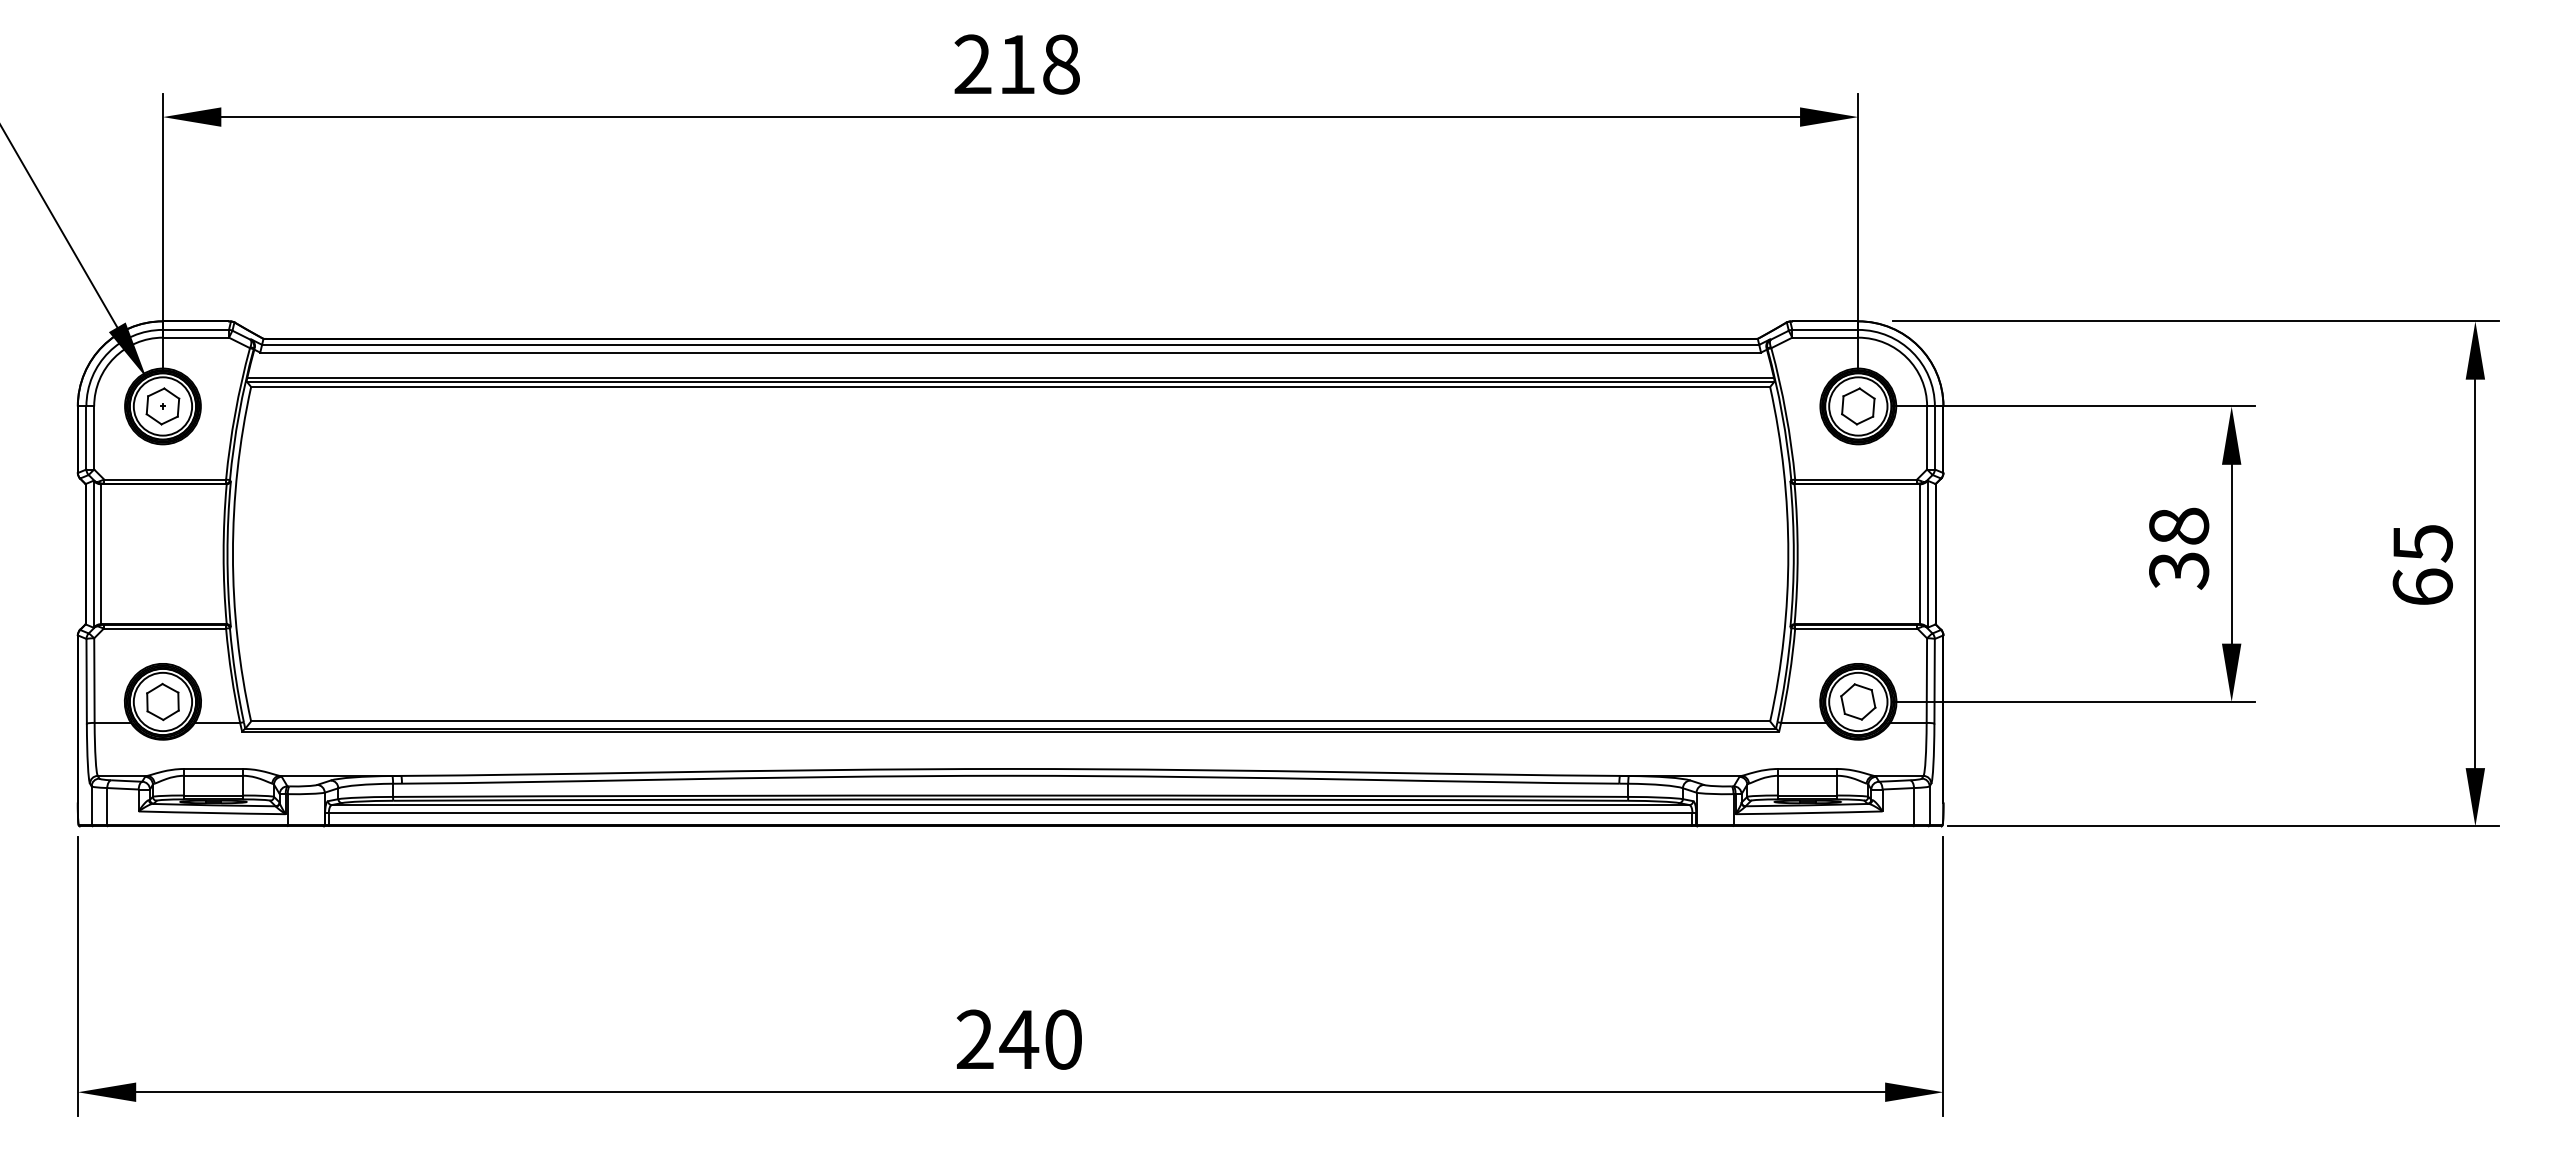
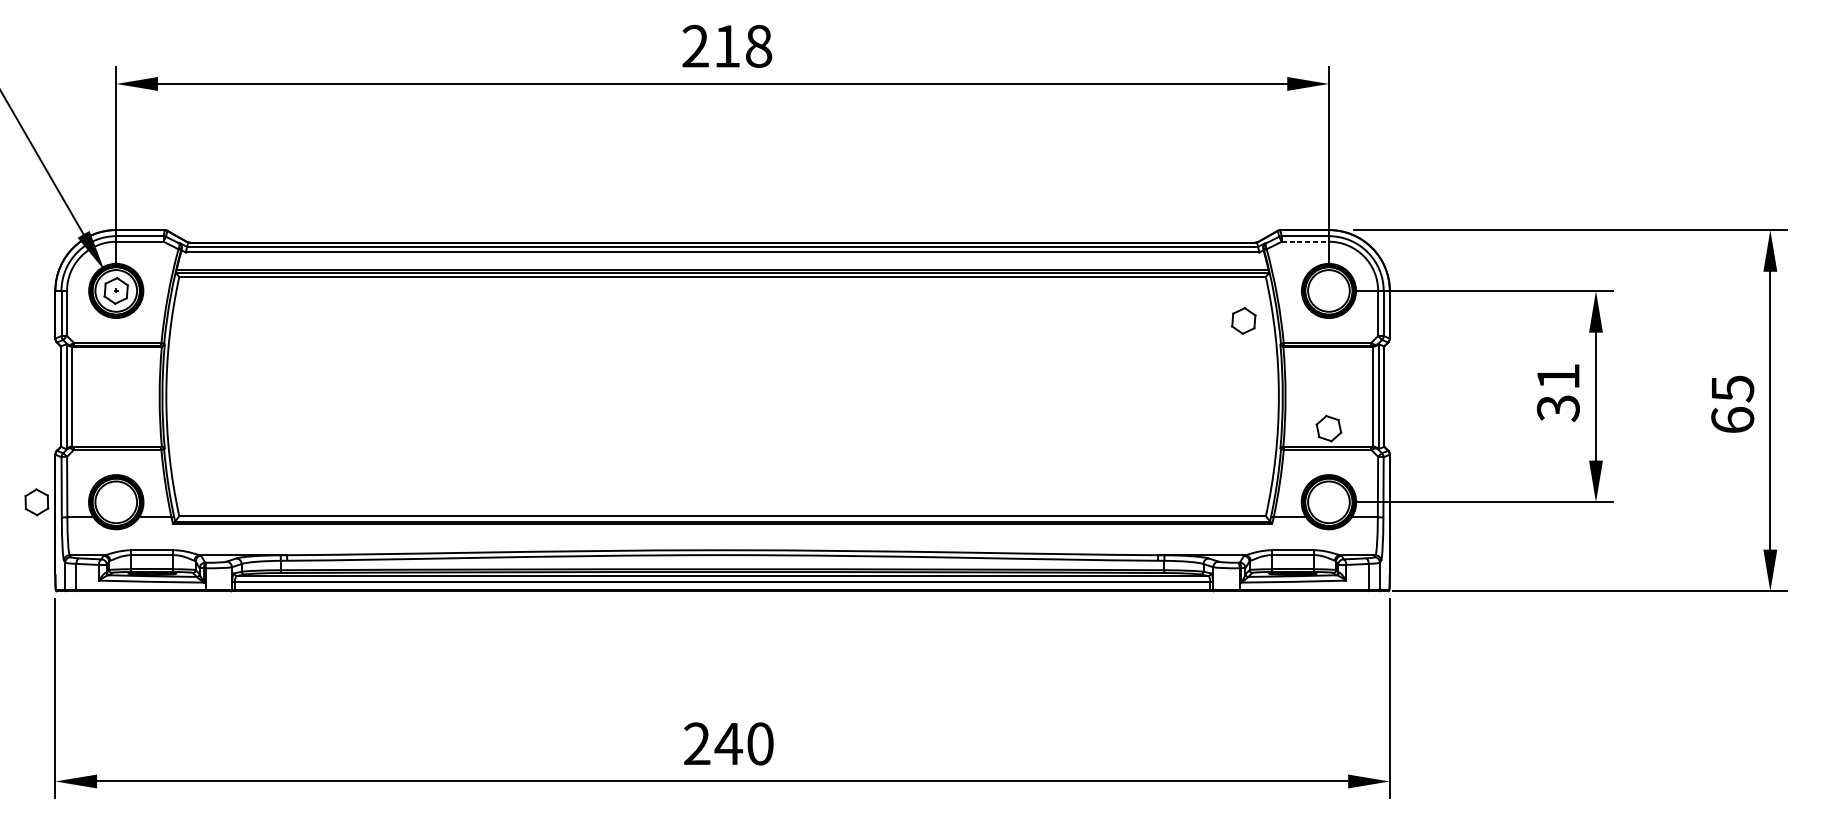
line: (1825, 337) -> (1305, 241), solid -> dashed
part: (1858, 406) -> (1243, 321), moved
text: (2179, 525) -> (1558, 376), 38 -> 31
part: (162, 701) -> (36, 501), moved
part: (1858, 701) -> (1329, 428), moved

